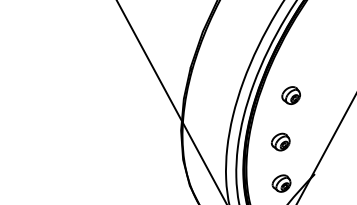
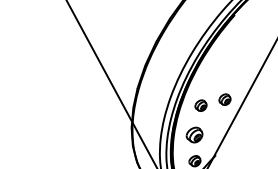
part: (328, 85) -> (224, 99), added
part: (279, 141) -> (193, 134), size x1.4

